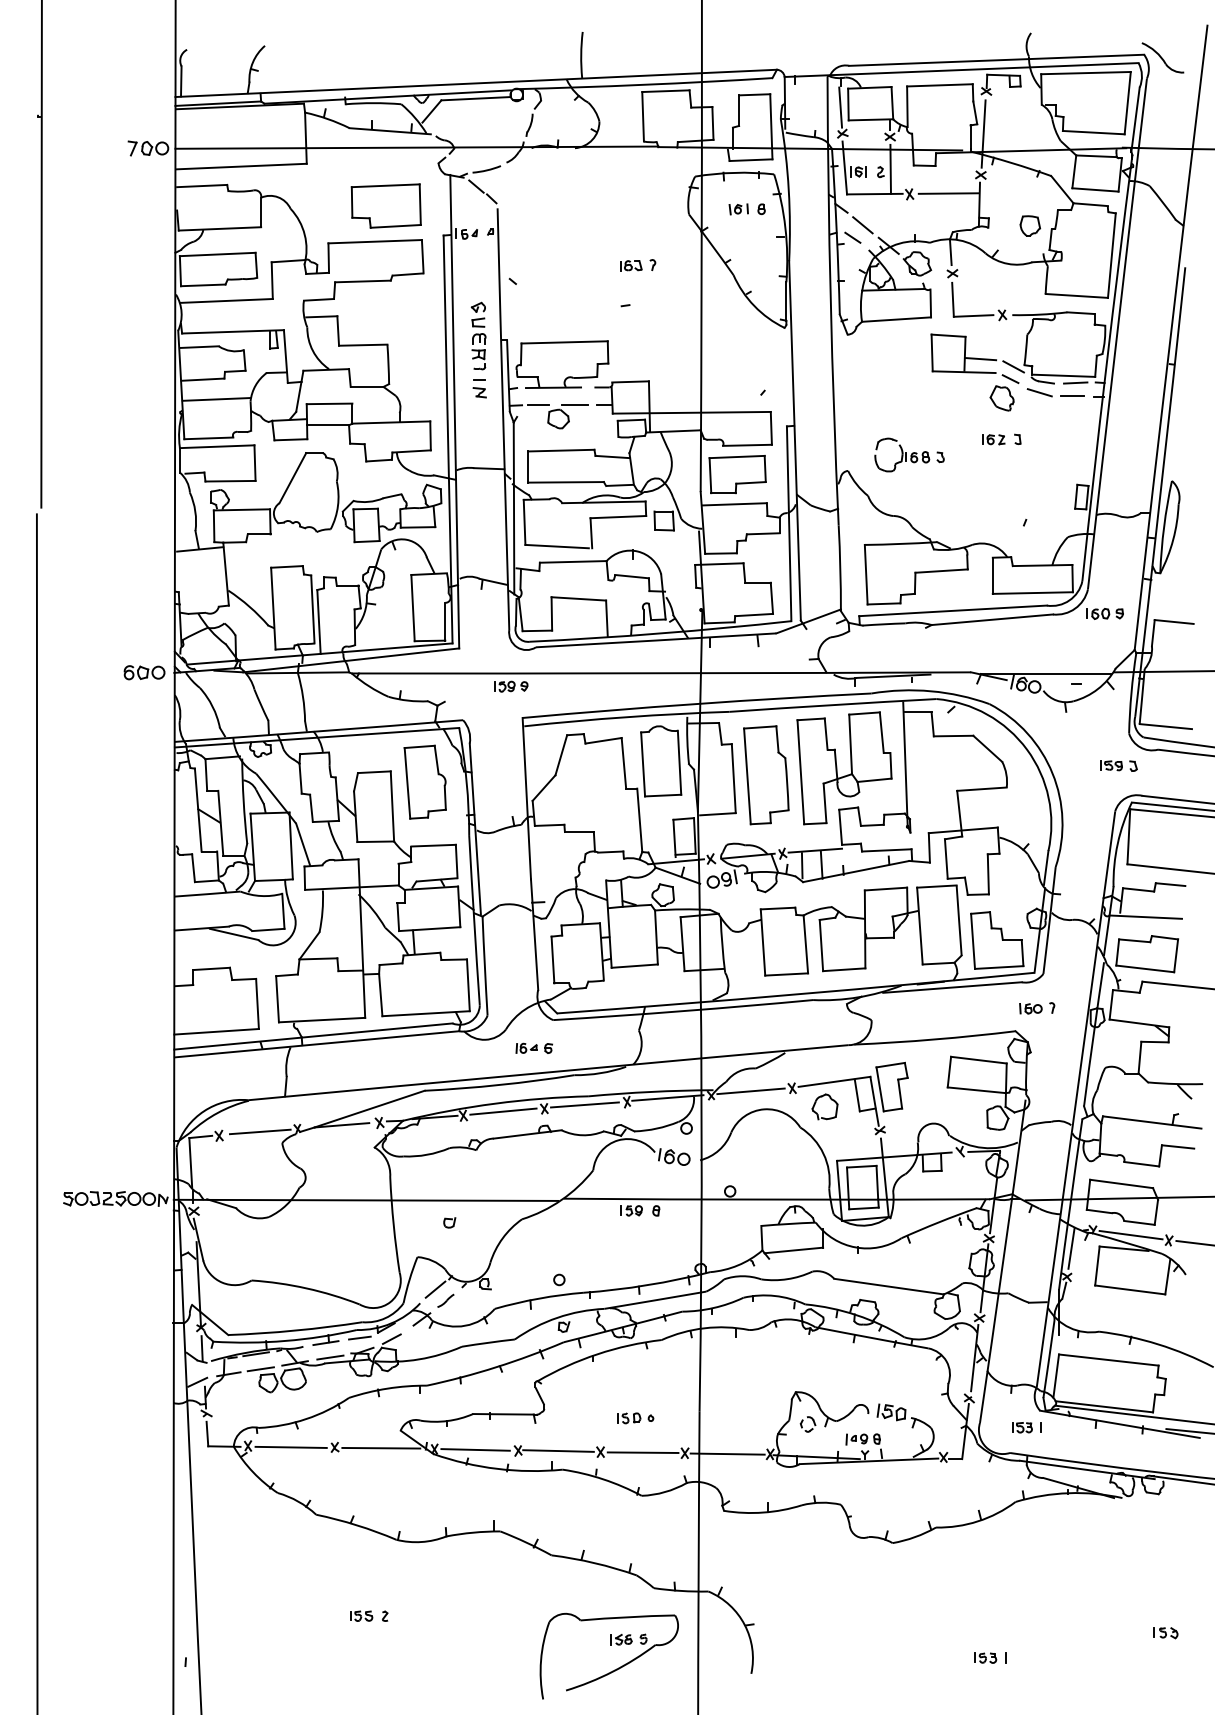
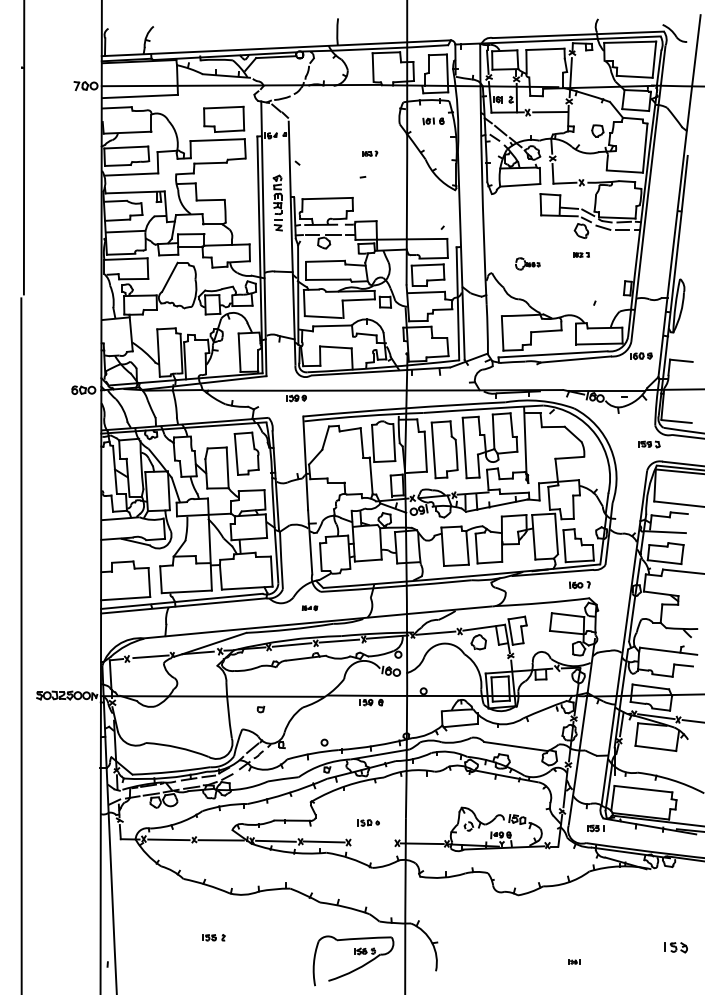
part: (638, 264) -> (370, 153), size x0.7
part: (1002, 438) -> (581, 254), size x0.7
part: (909, 454) -> (527, 263), size x0.6
part: (1036, 1009) -> (579, 585), moved
part: (533, 1047) -> (309, 607), size x0.7
line: (641, 1451) -> (372, 842), removed
part: (1165, 1632) -> (676, 947), size x1.6
part: (990, 1657) -> (574, 961), size x0.6

